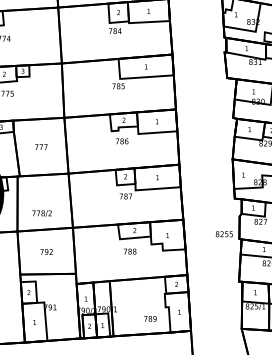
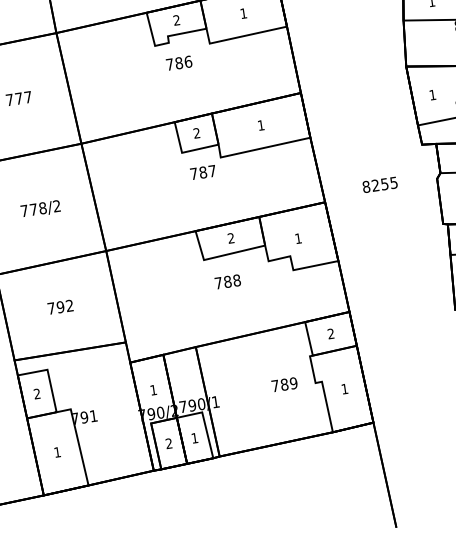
text: (41, 213) -> (39, 209), moved
text: (223, 234) -> (378, 185), moved
text: (150, 318) -> (284, 383), moved

